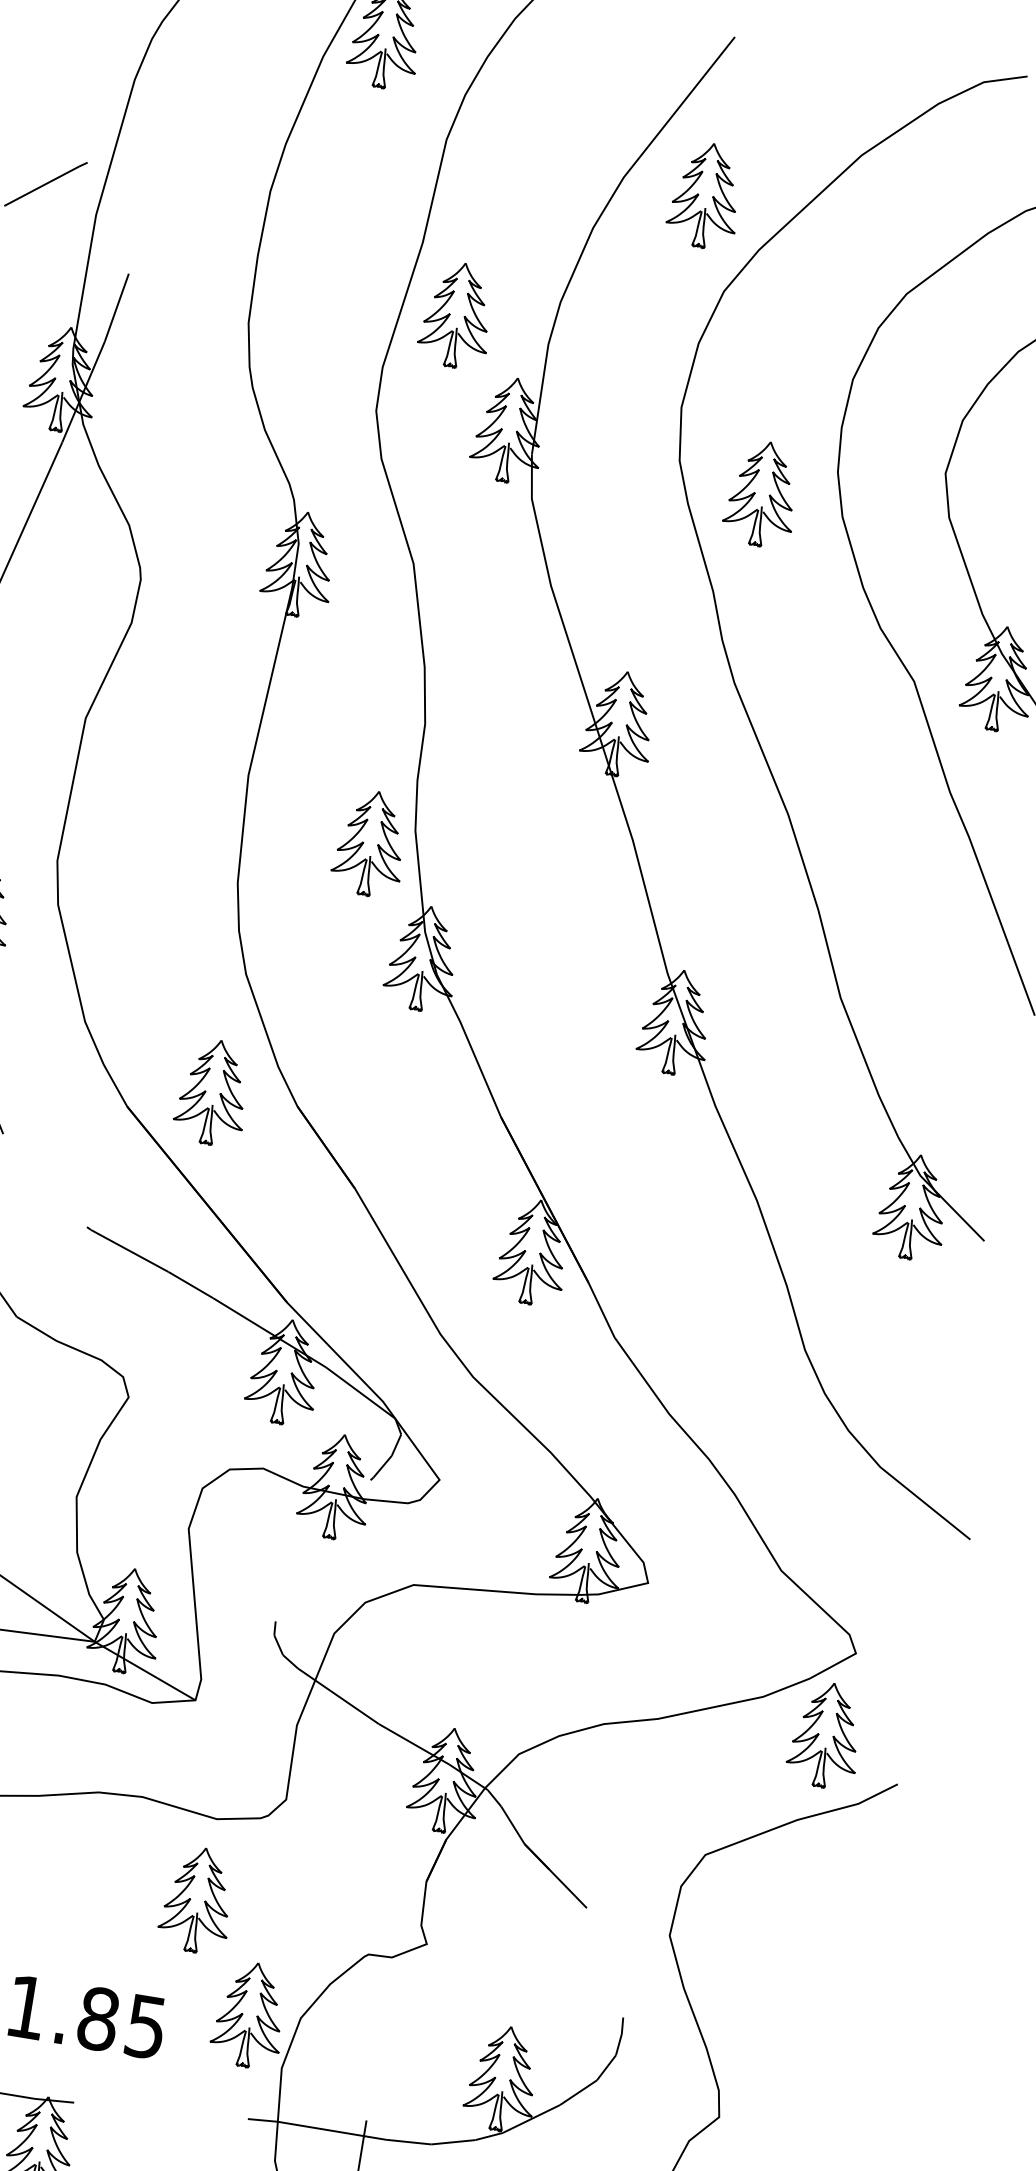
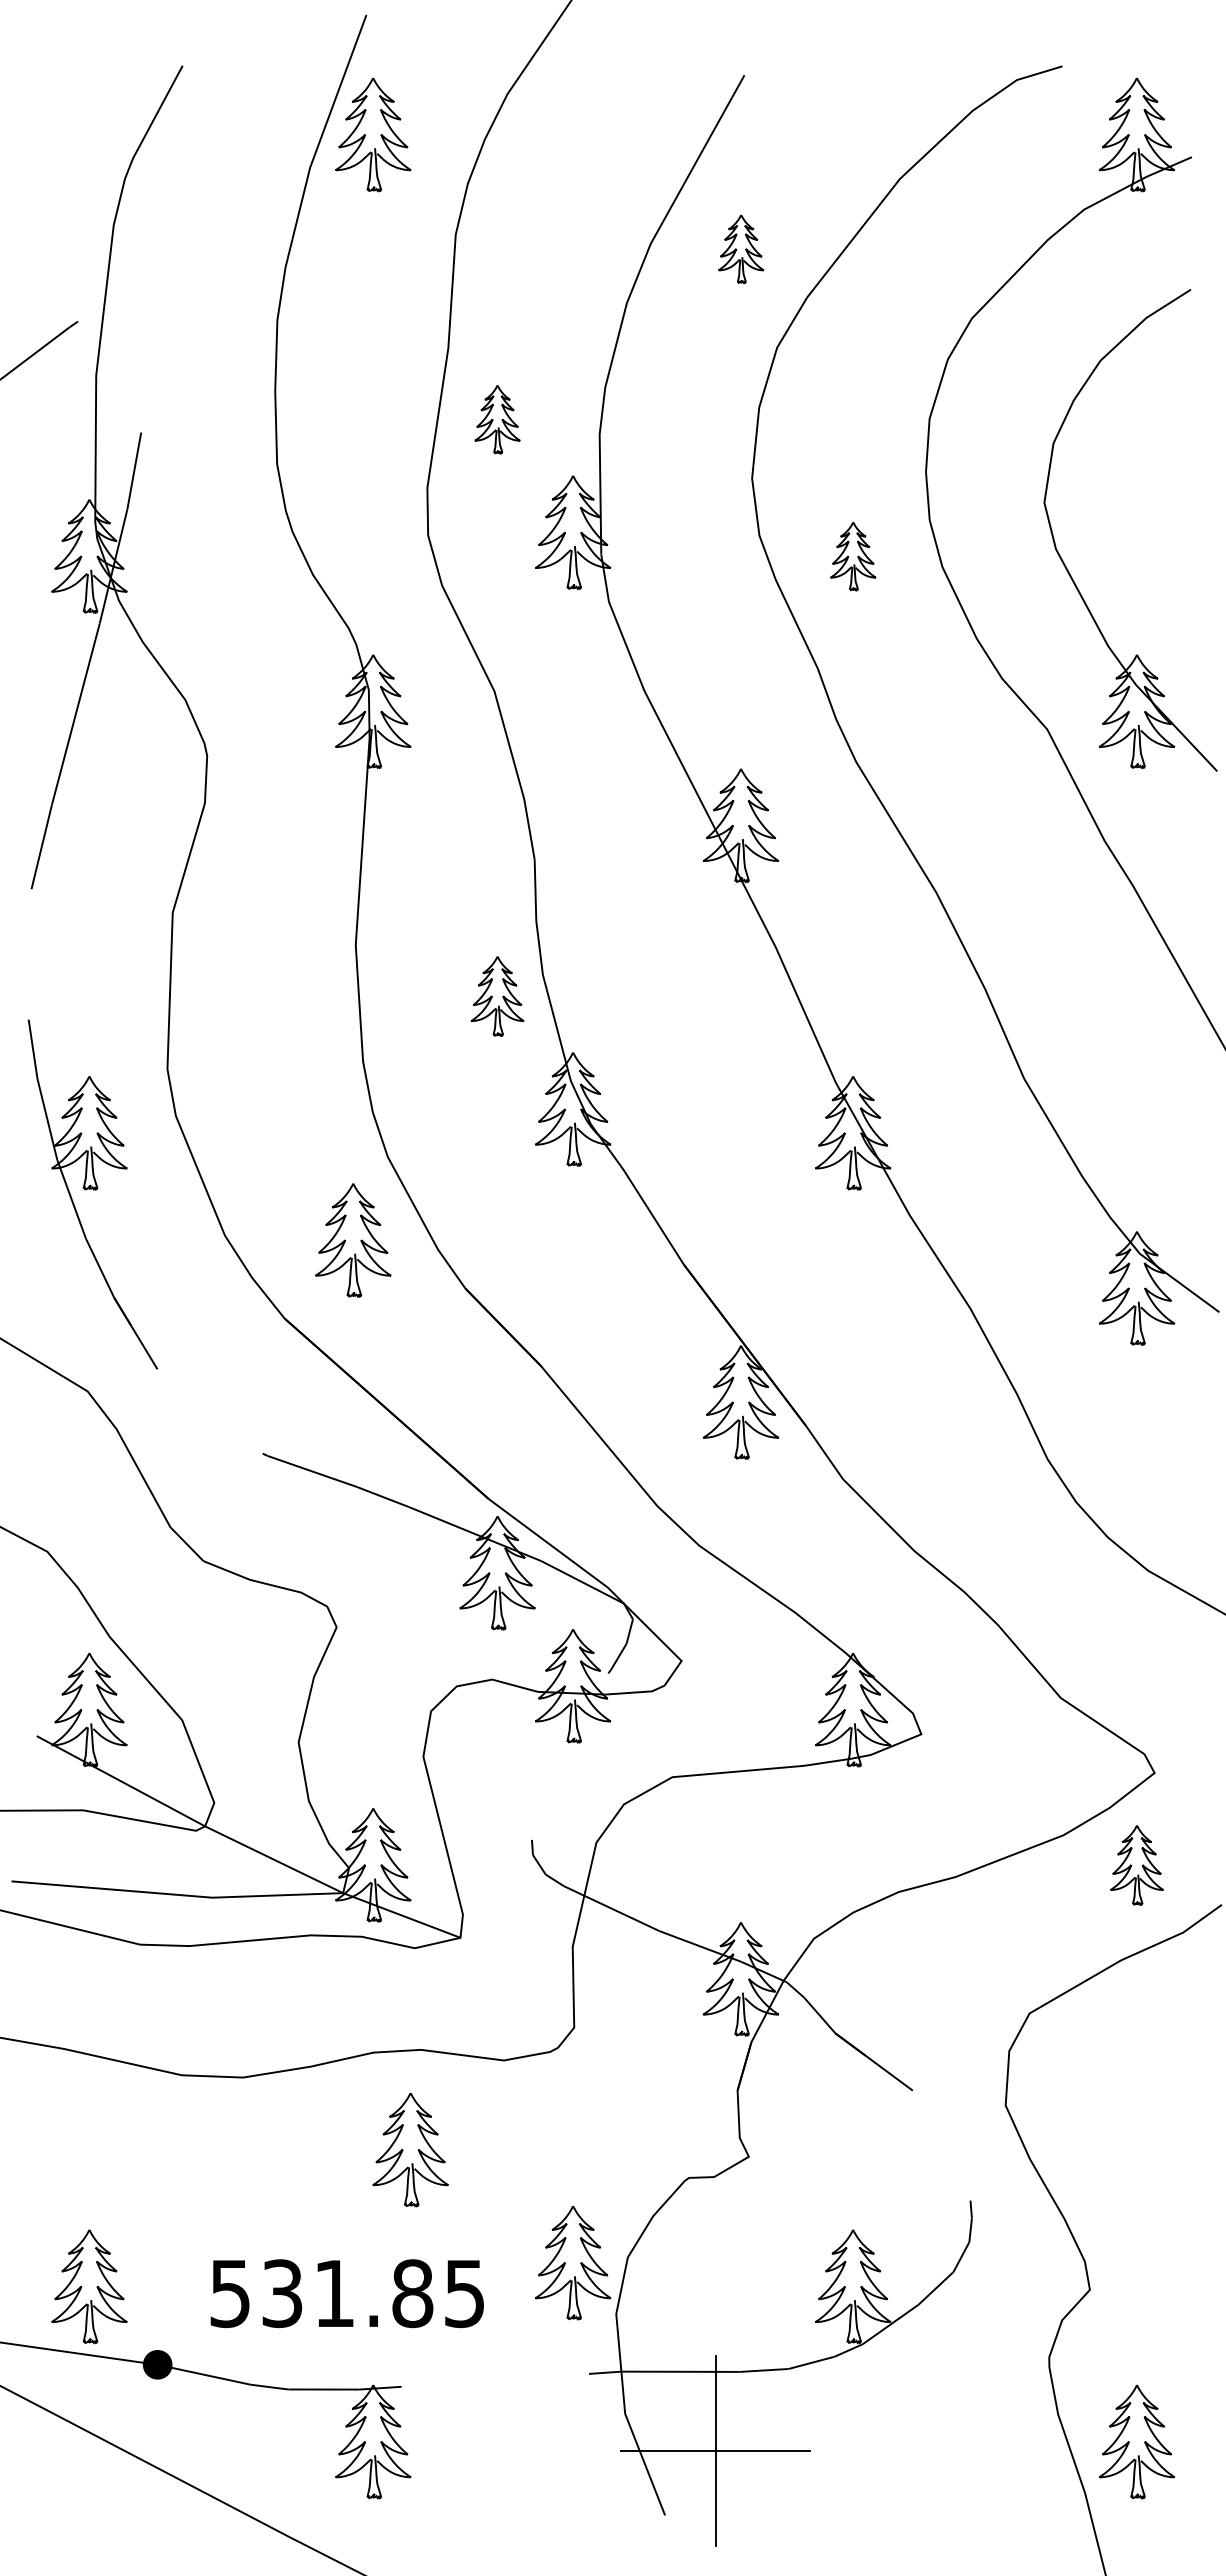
part: (706, 196) -> (741, 249), size x0.6
part: (457, 315) -> (497, 419), size x0.6
part: (762, 494) -> (853, 556), size x0.6
part: (370, 843) -> (497, 996), size x0.7
part: (213, 1092) -> (353, 1240), moved
part: (825, 1735) -> (1136, 1865), size x0.7
part: (197, 1899) -> (410, 2149), moved

